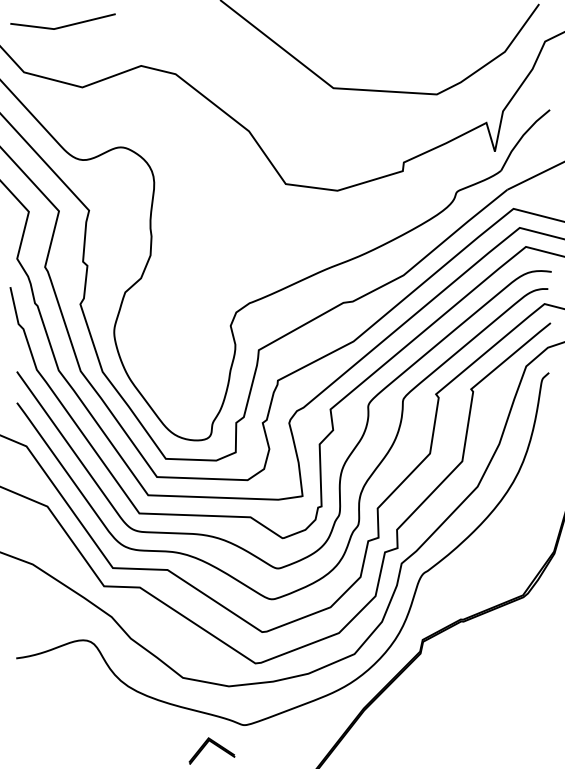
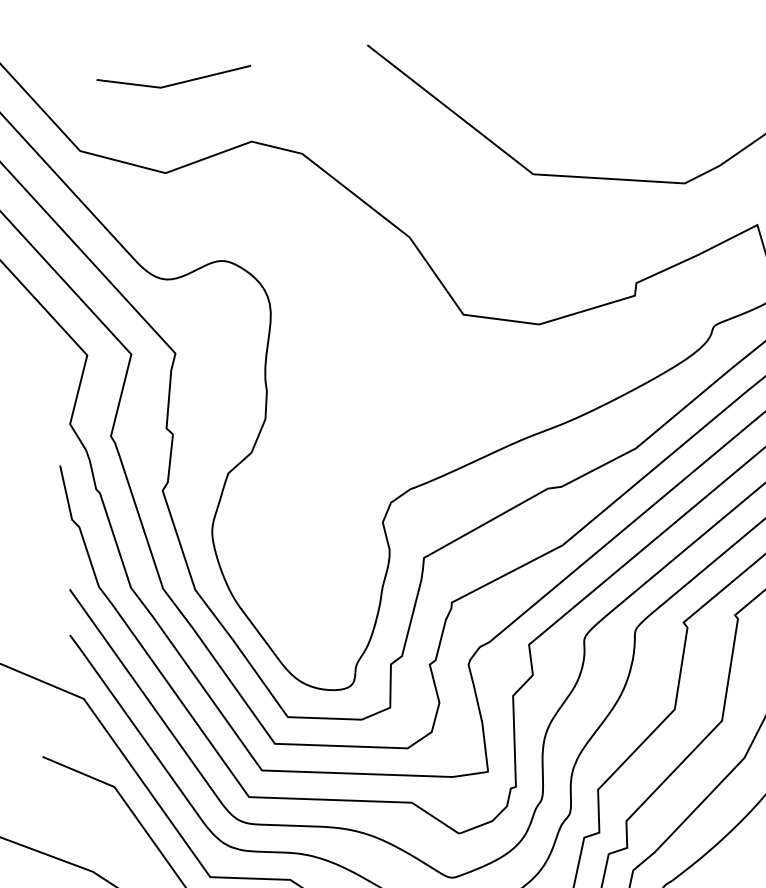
line: (63, 25) -> (174, 82), moved

